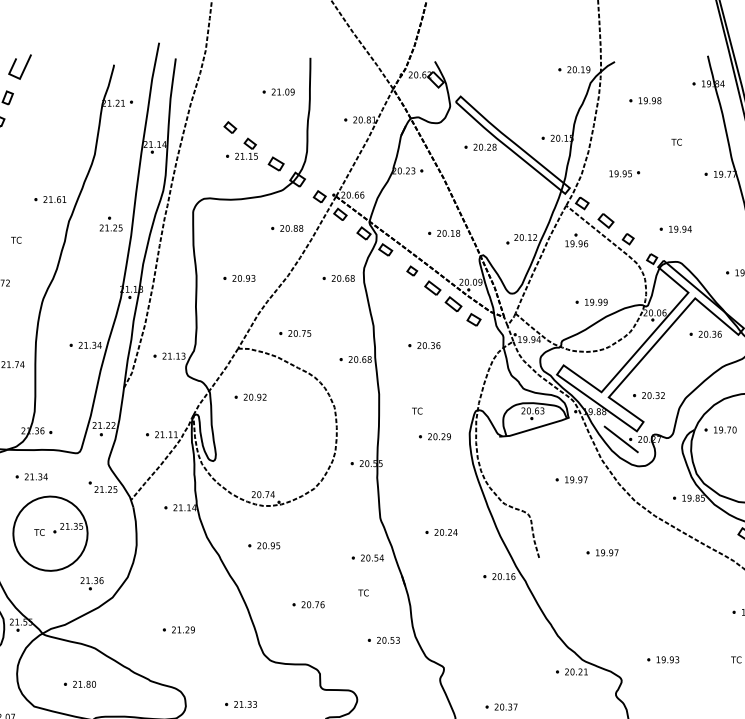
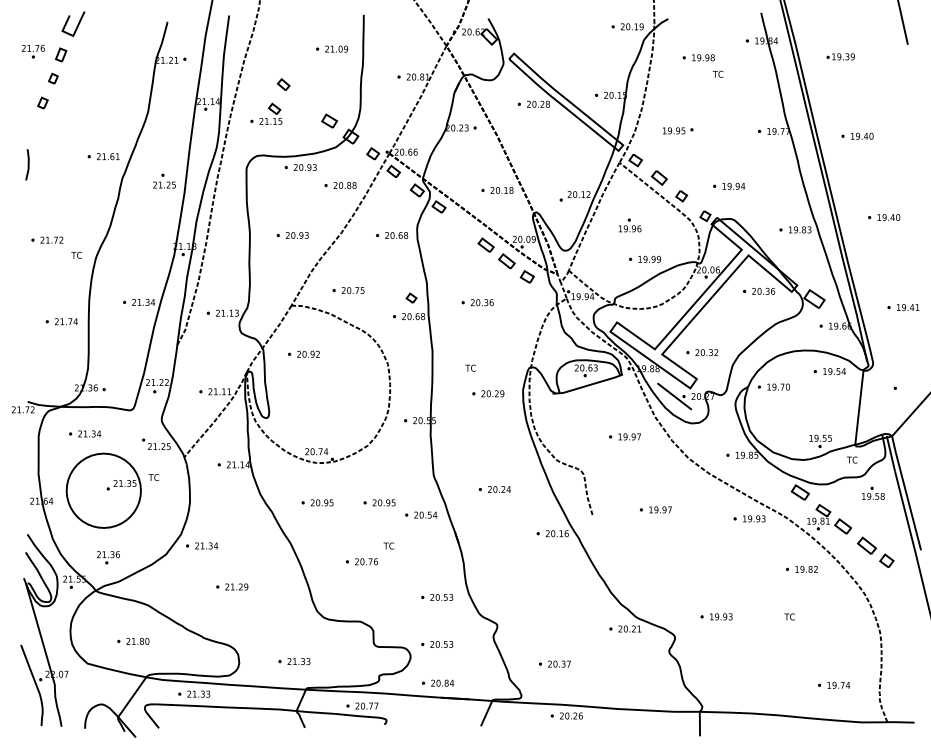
text: (676, 141) -> (717, 73), moved
part: (242, 148) -> (266, 113), moved
part: (247, 210) -> (300, 167), added
text: (16, 239) -> (76, 254), moved
part: (576, 240) -> (629, 225), moved
part: (412, 270) -> (411, 297), moved
text: (39, 532) -> (153, 477), moved
part: (326, 545) -> (379, 502), added
part: (696, 561) -> (749, 518), added
part: (92, 583) -> (108, 557), moved
part: (149, 588) -> (202, 545), added
text: (363, 592) -> (388, 545), moved
part: (384, 687) -> (437, 644), added

